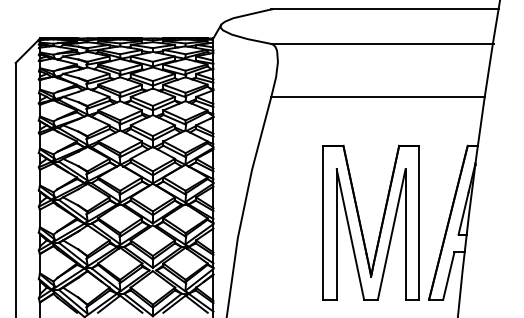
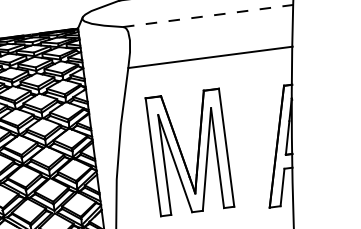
line: (382, 43) -> (208, 15), solid -> dashed
part: (361, 224) -> (182, 154), moved

